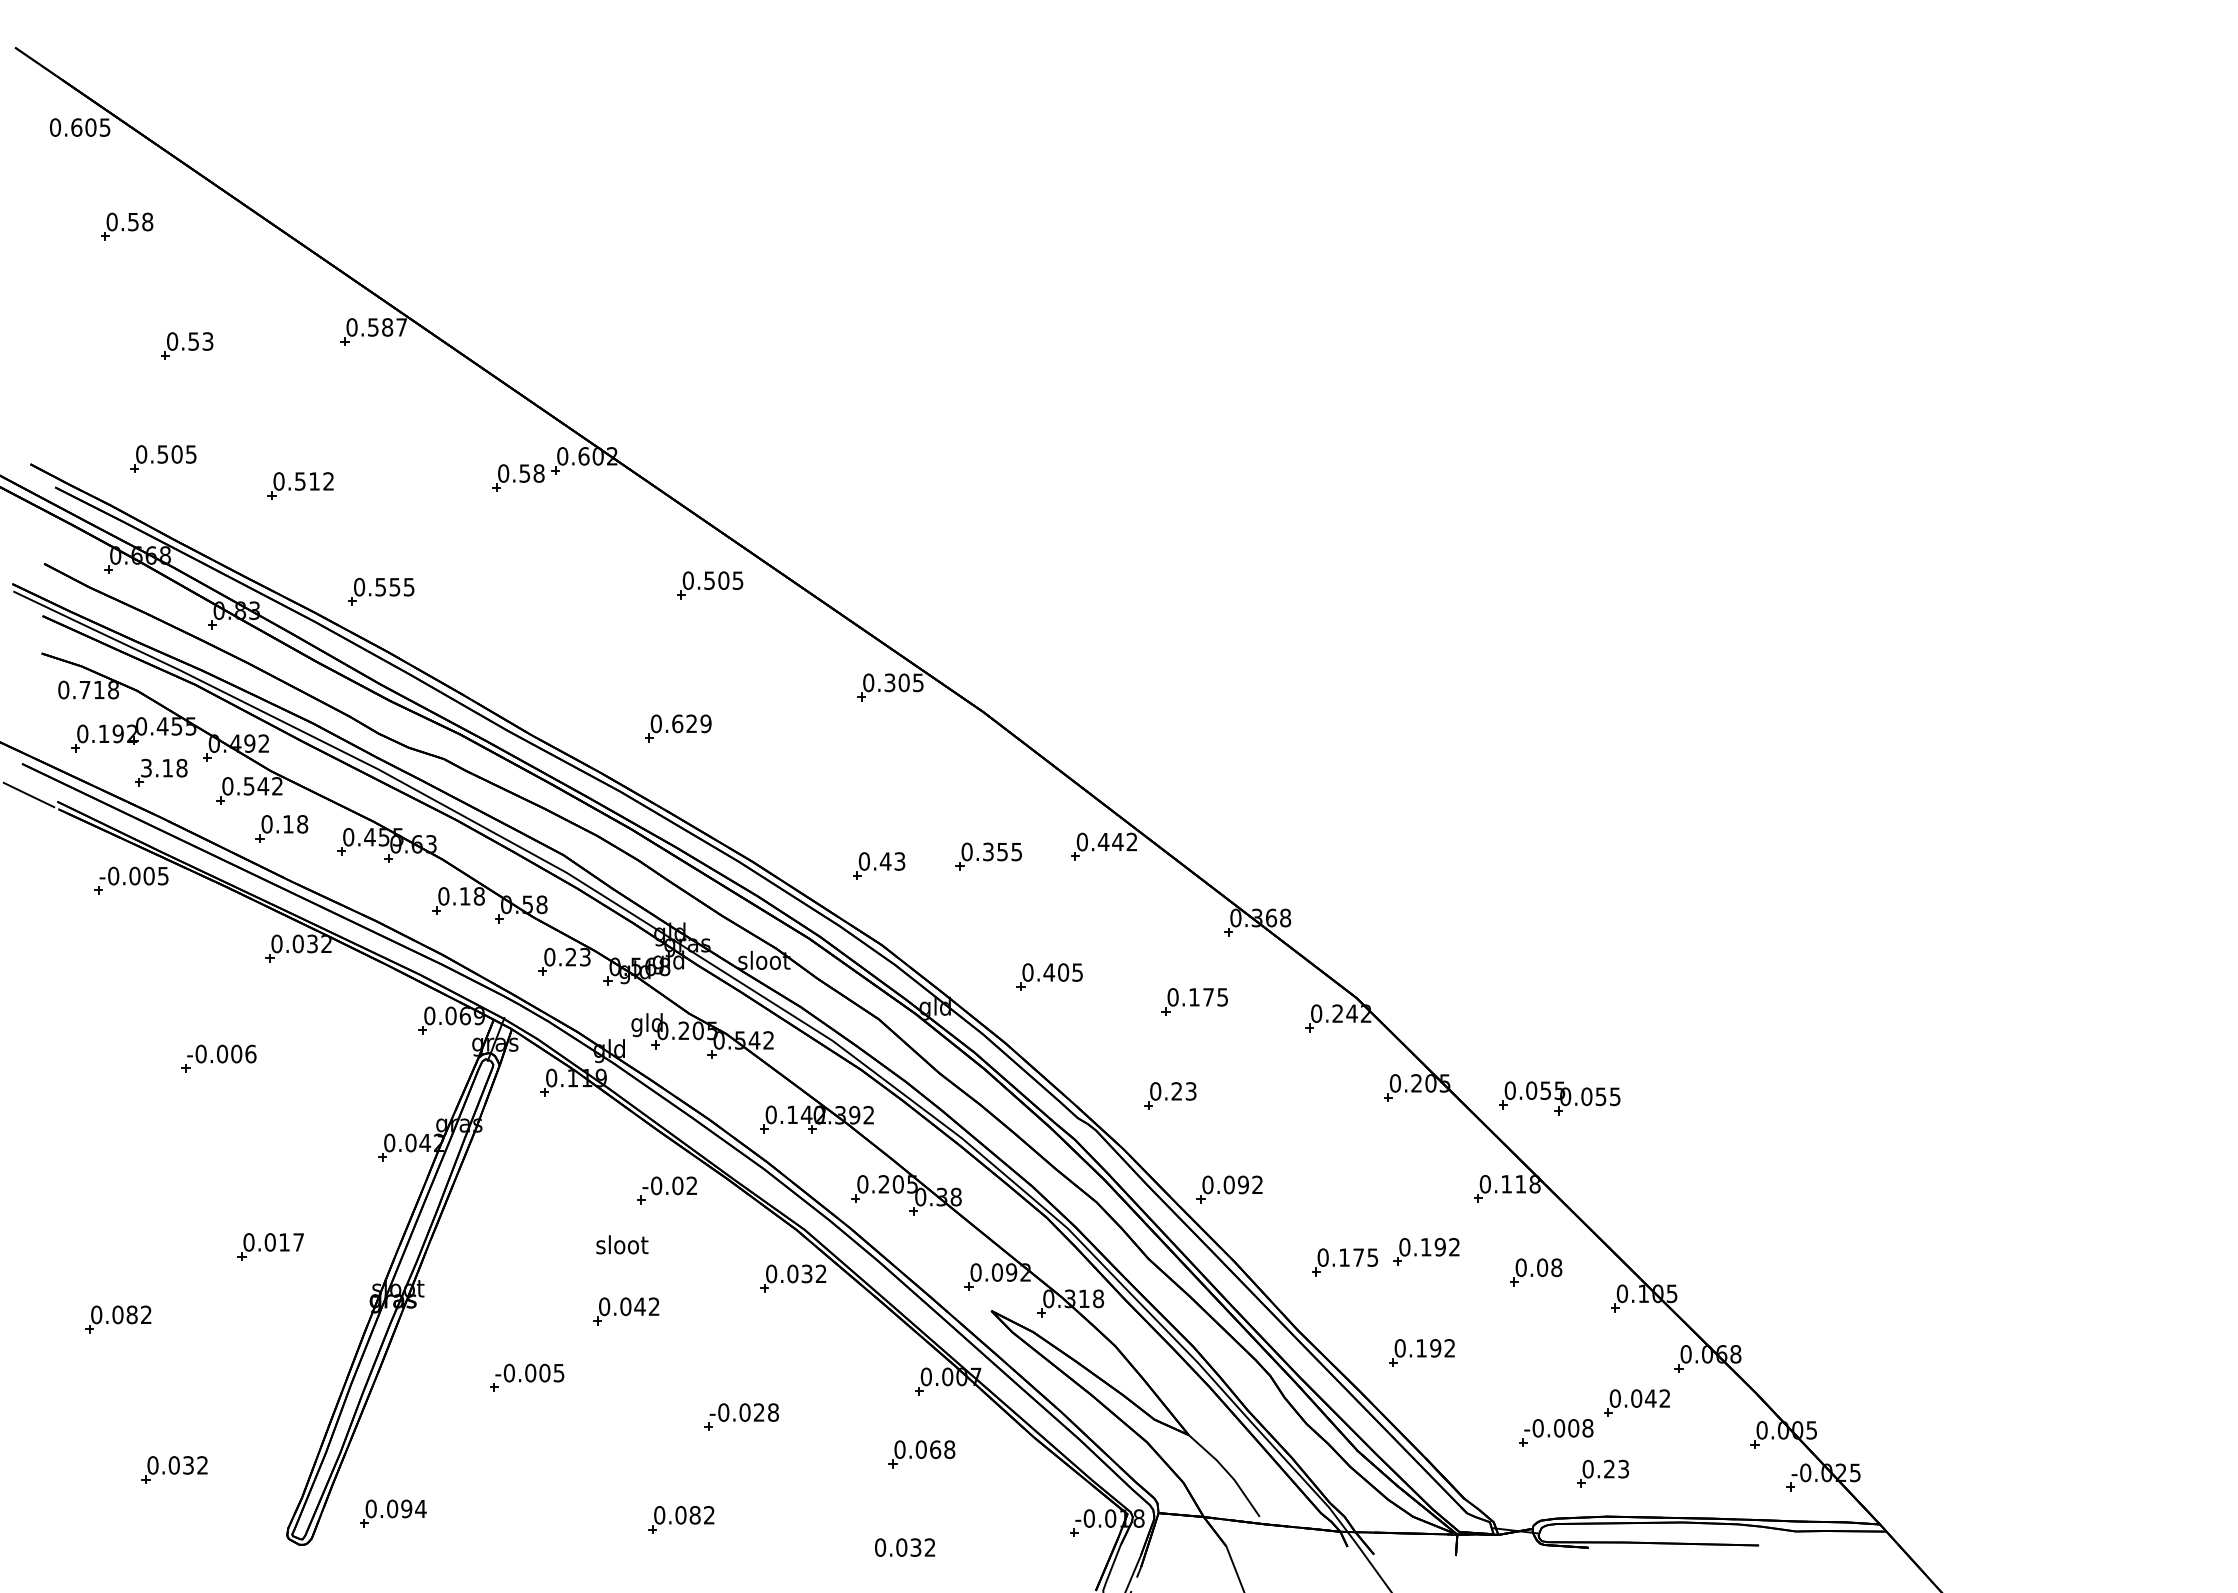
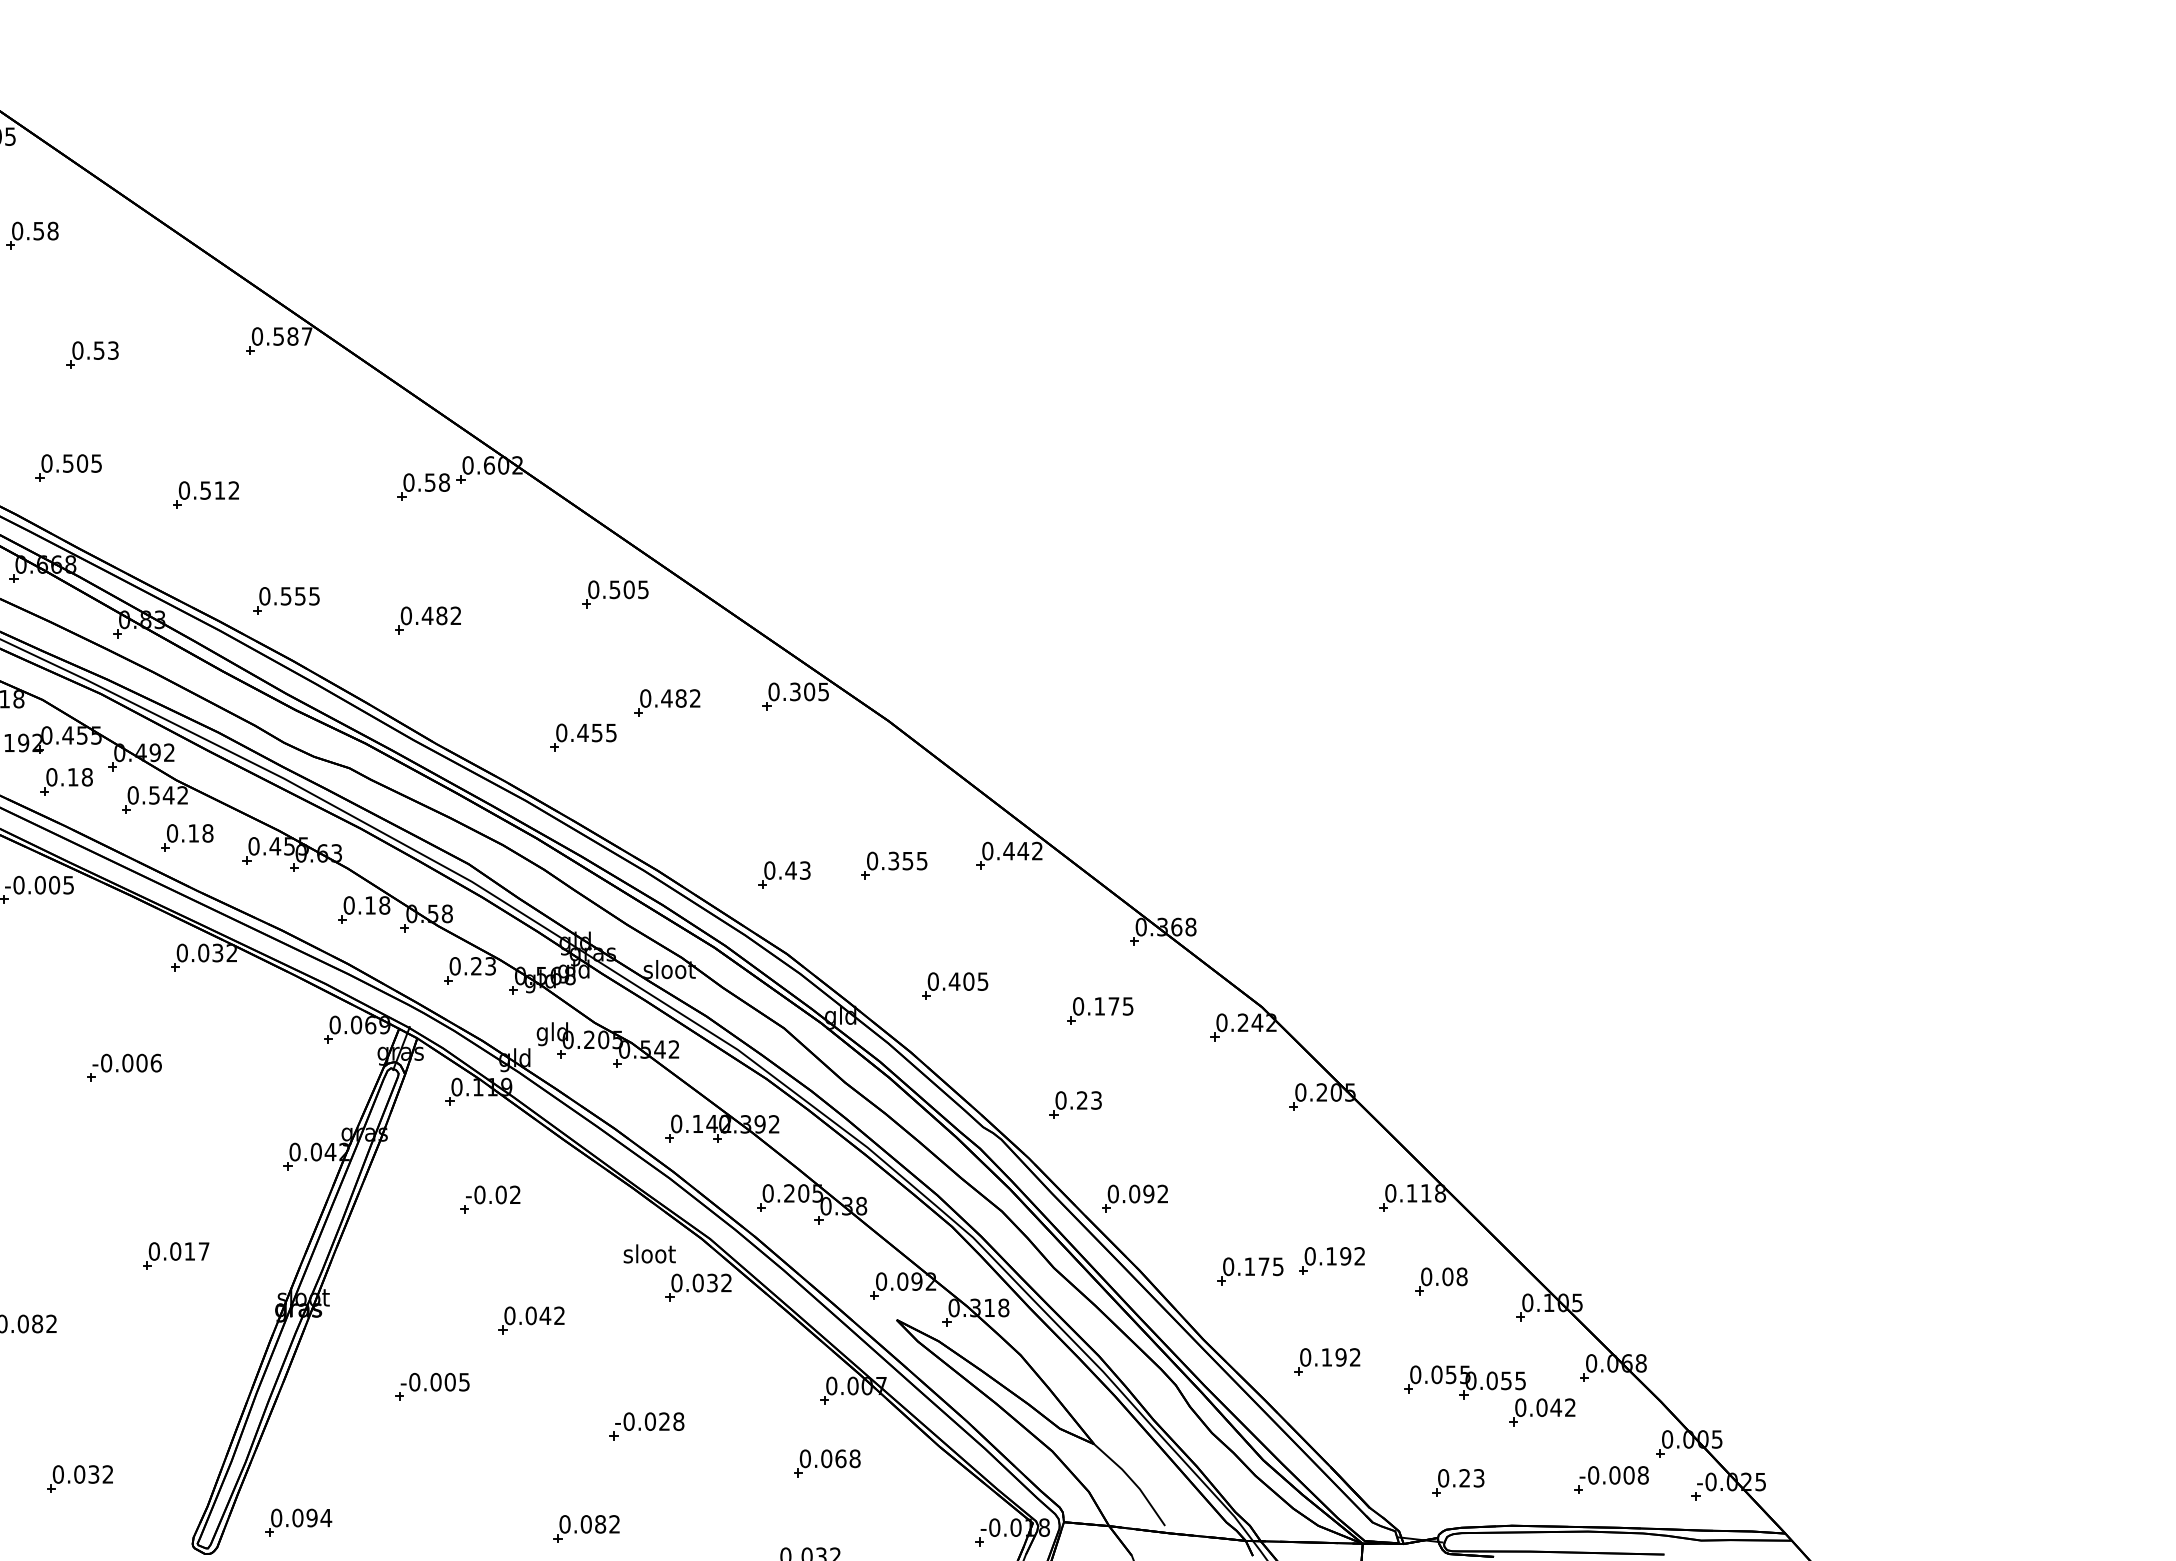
part: (522, 611) -> (427, 620), added
part: (761, 693) -> (666, 702), added
text: (691, 723) -> (596, 732), 0.629 -> 0.455
text: (146, 767) -> (51, 776), 3.18 -> 0.18
part: (1559, 1098) -> (1464, 1382), moved
part: (666, 1190) -> (489, 1199), moved
text: (622, 1244) -> (649, 1253), moved
part: (1556, 1432) -> (1611, 1479), moved
part: (1602, 1473) -> (1457, 1482), moved

